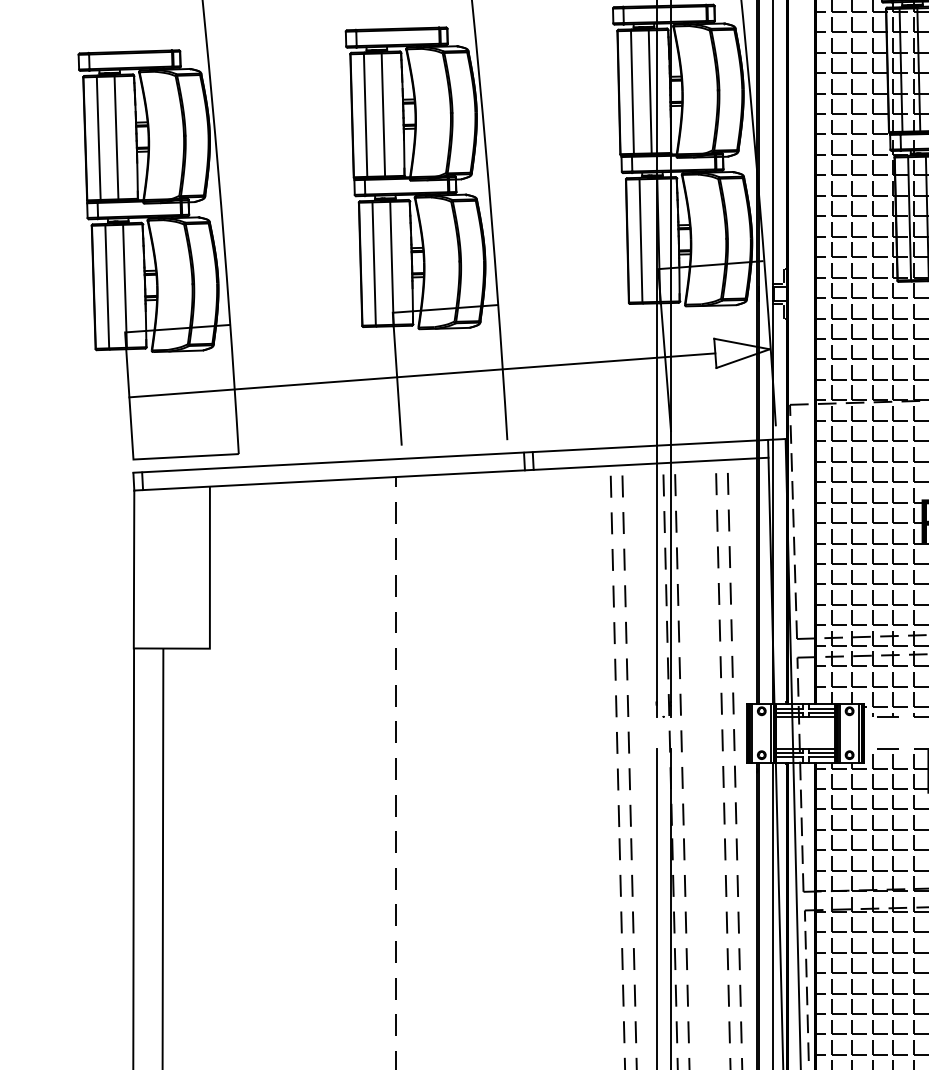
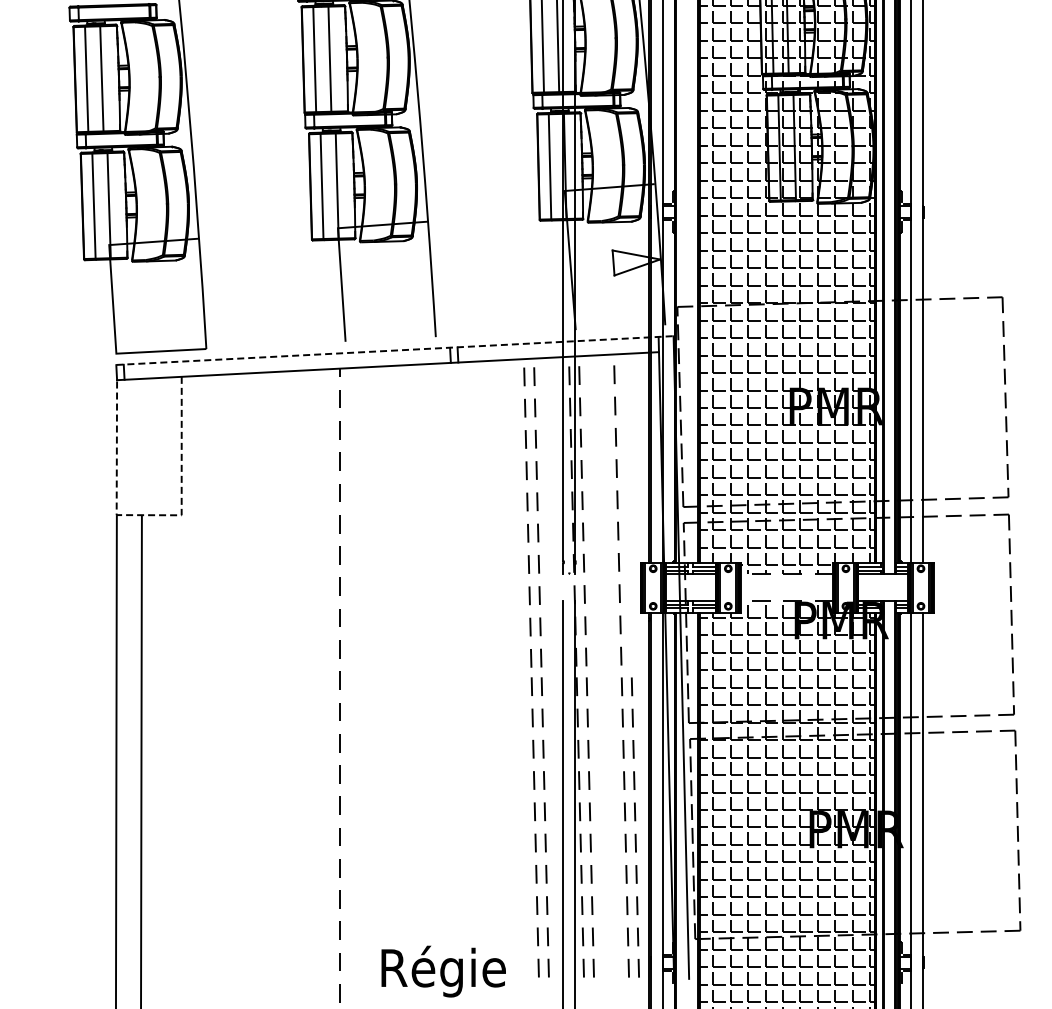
line: (421, 375) -> (362, 281), removed
line: (460, 455) -> (395, 350), solid -> dashed
line: (174, 648) -> (151, 515), solid -> dashed
line: (731, 655) -> (627, 521), removed

